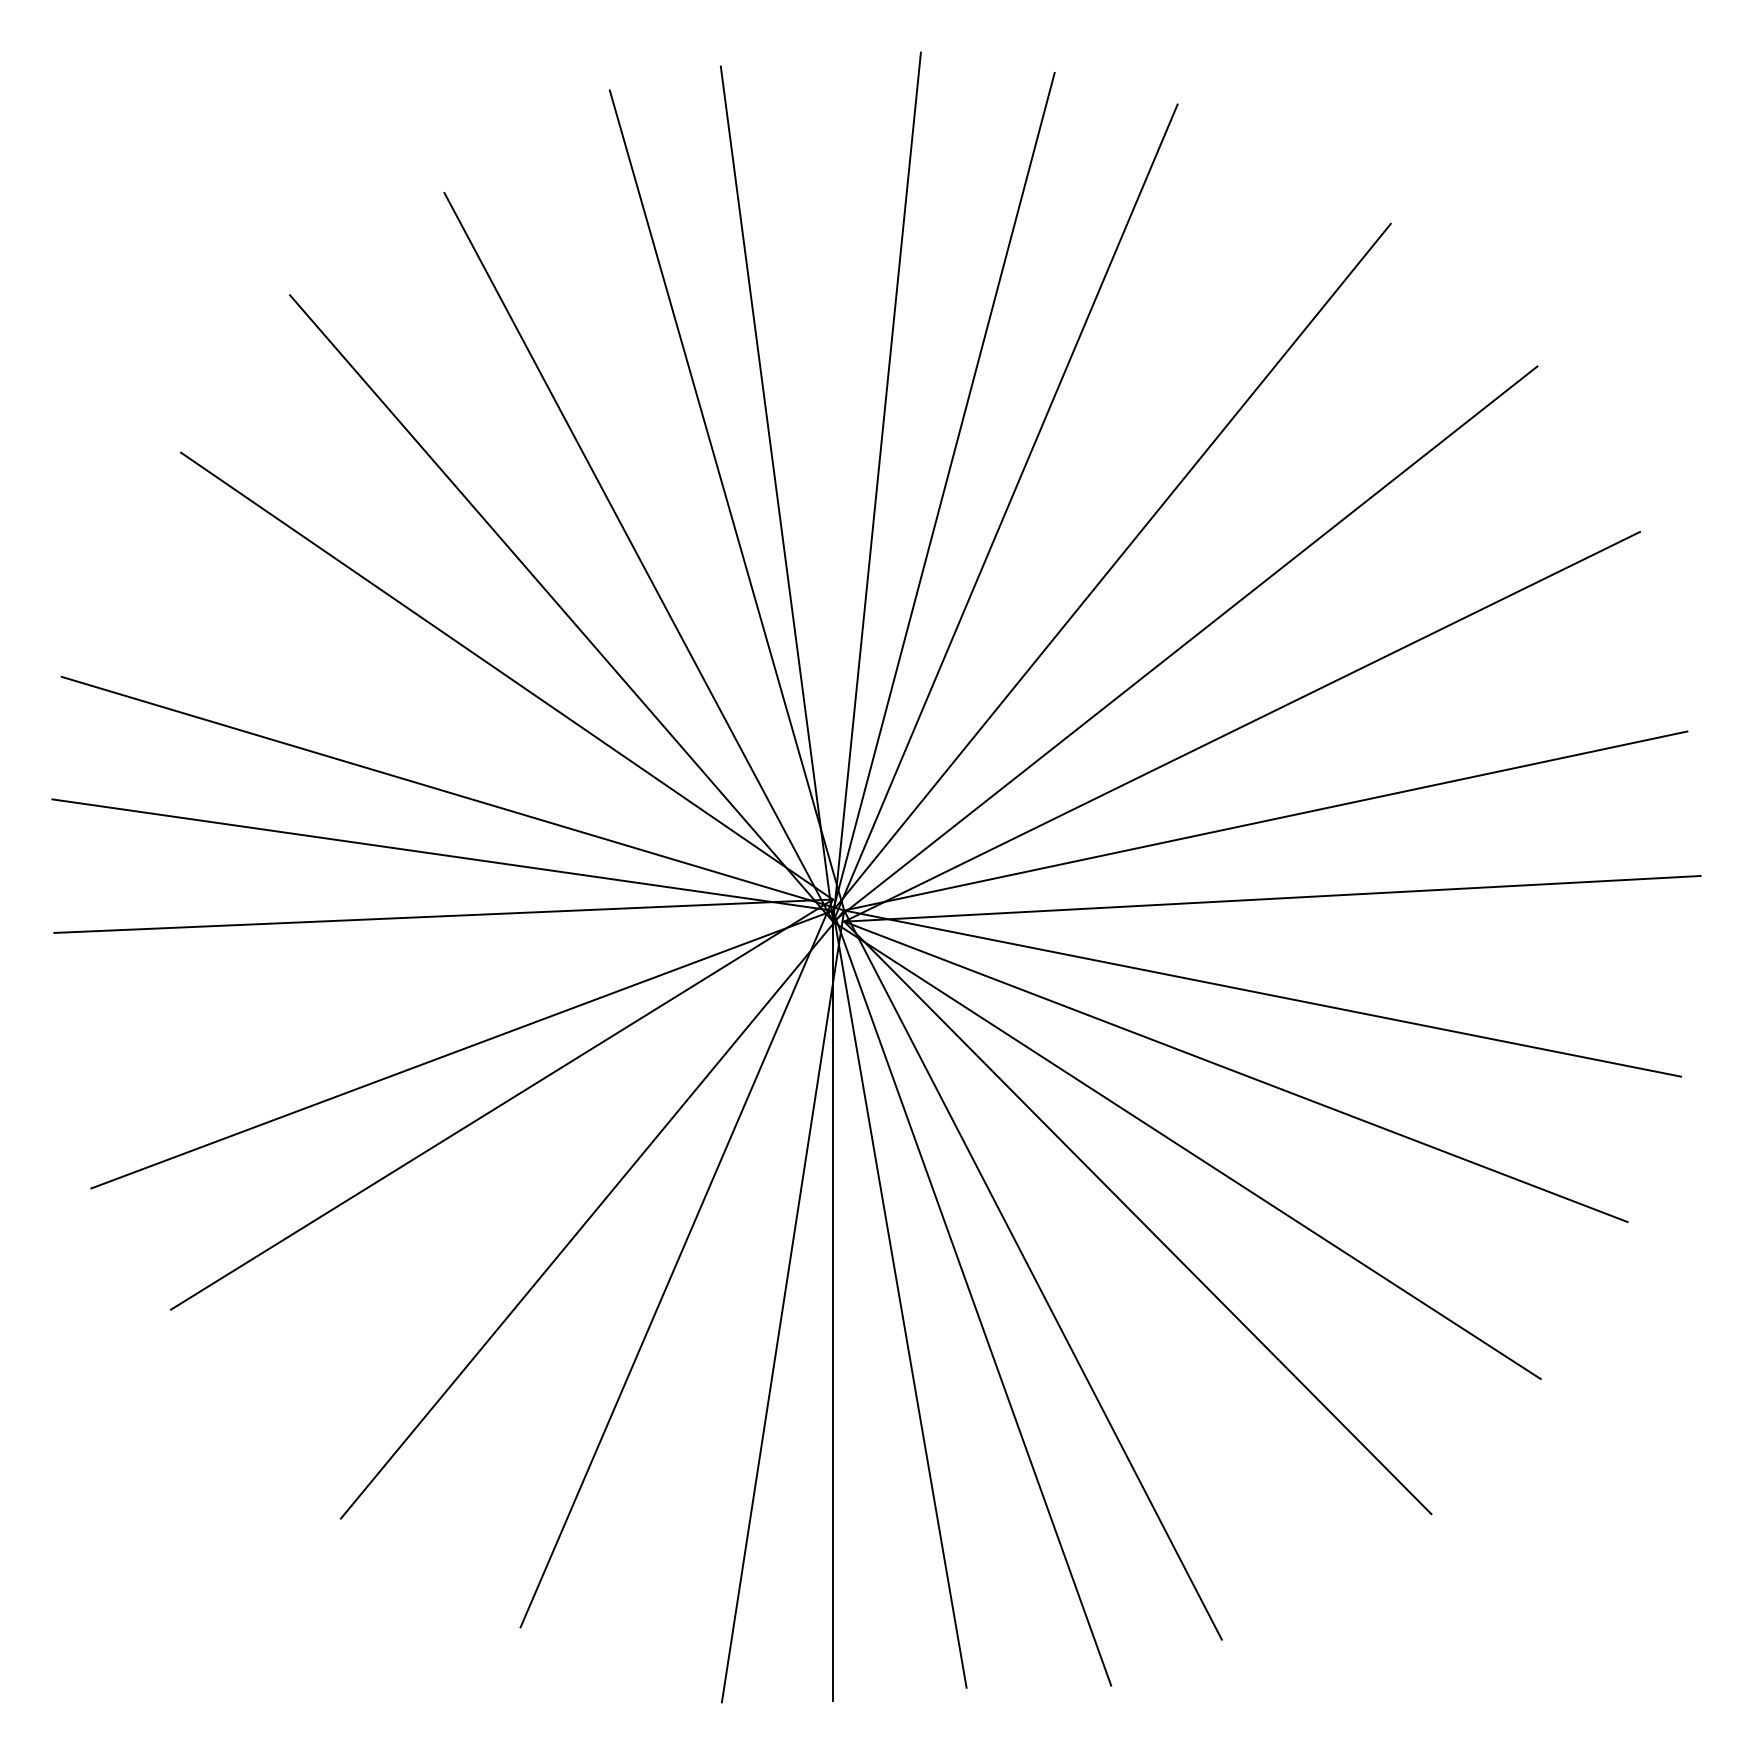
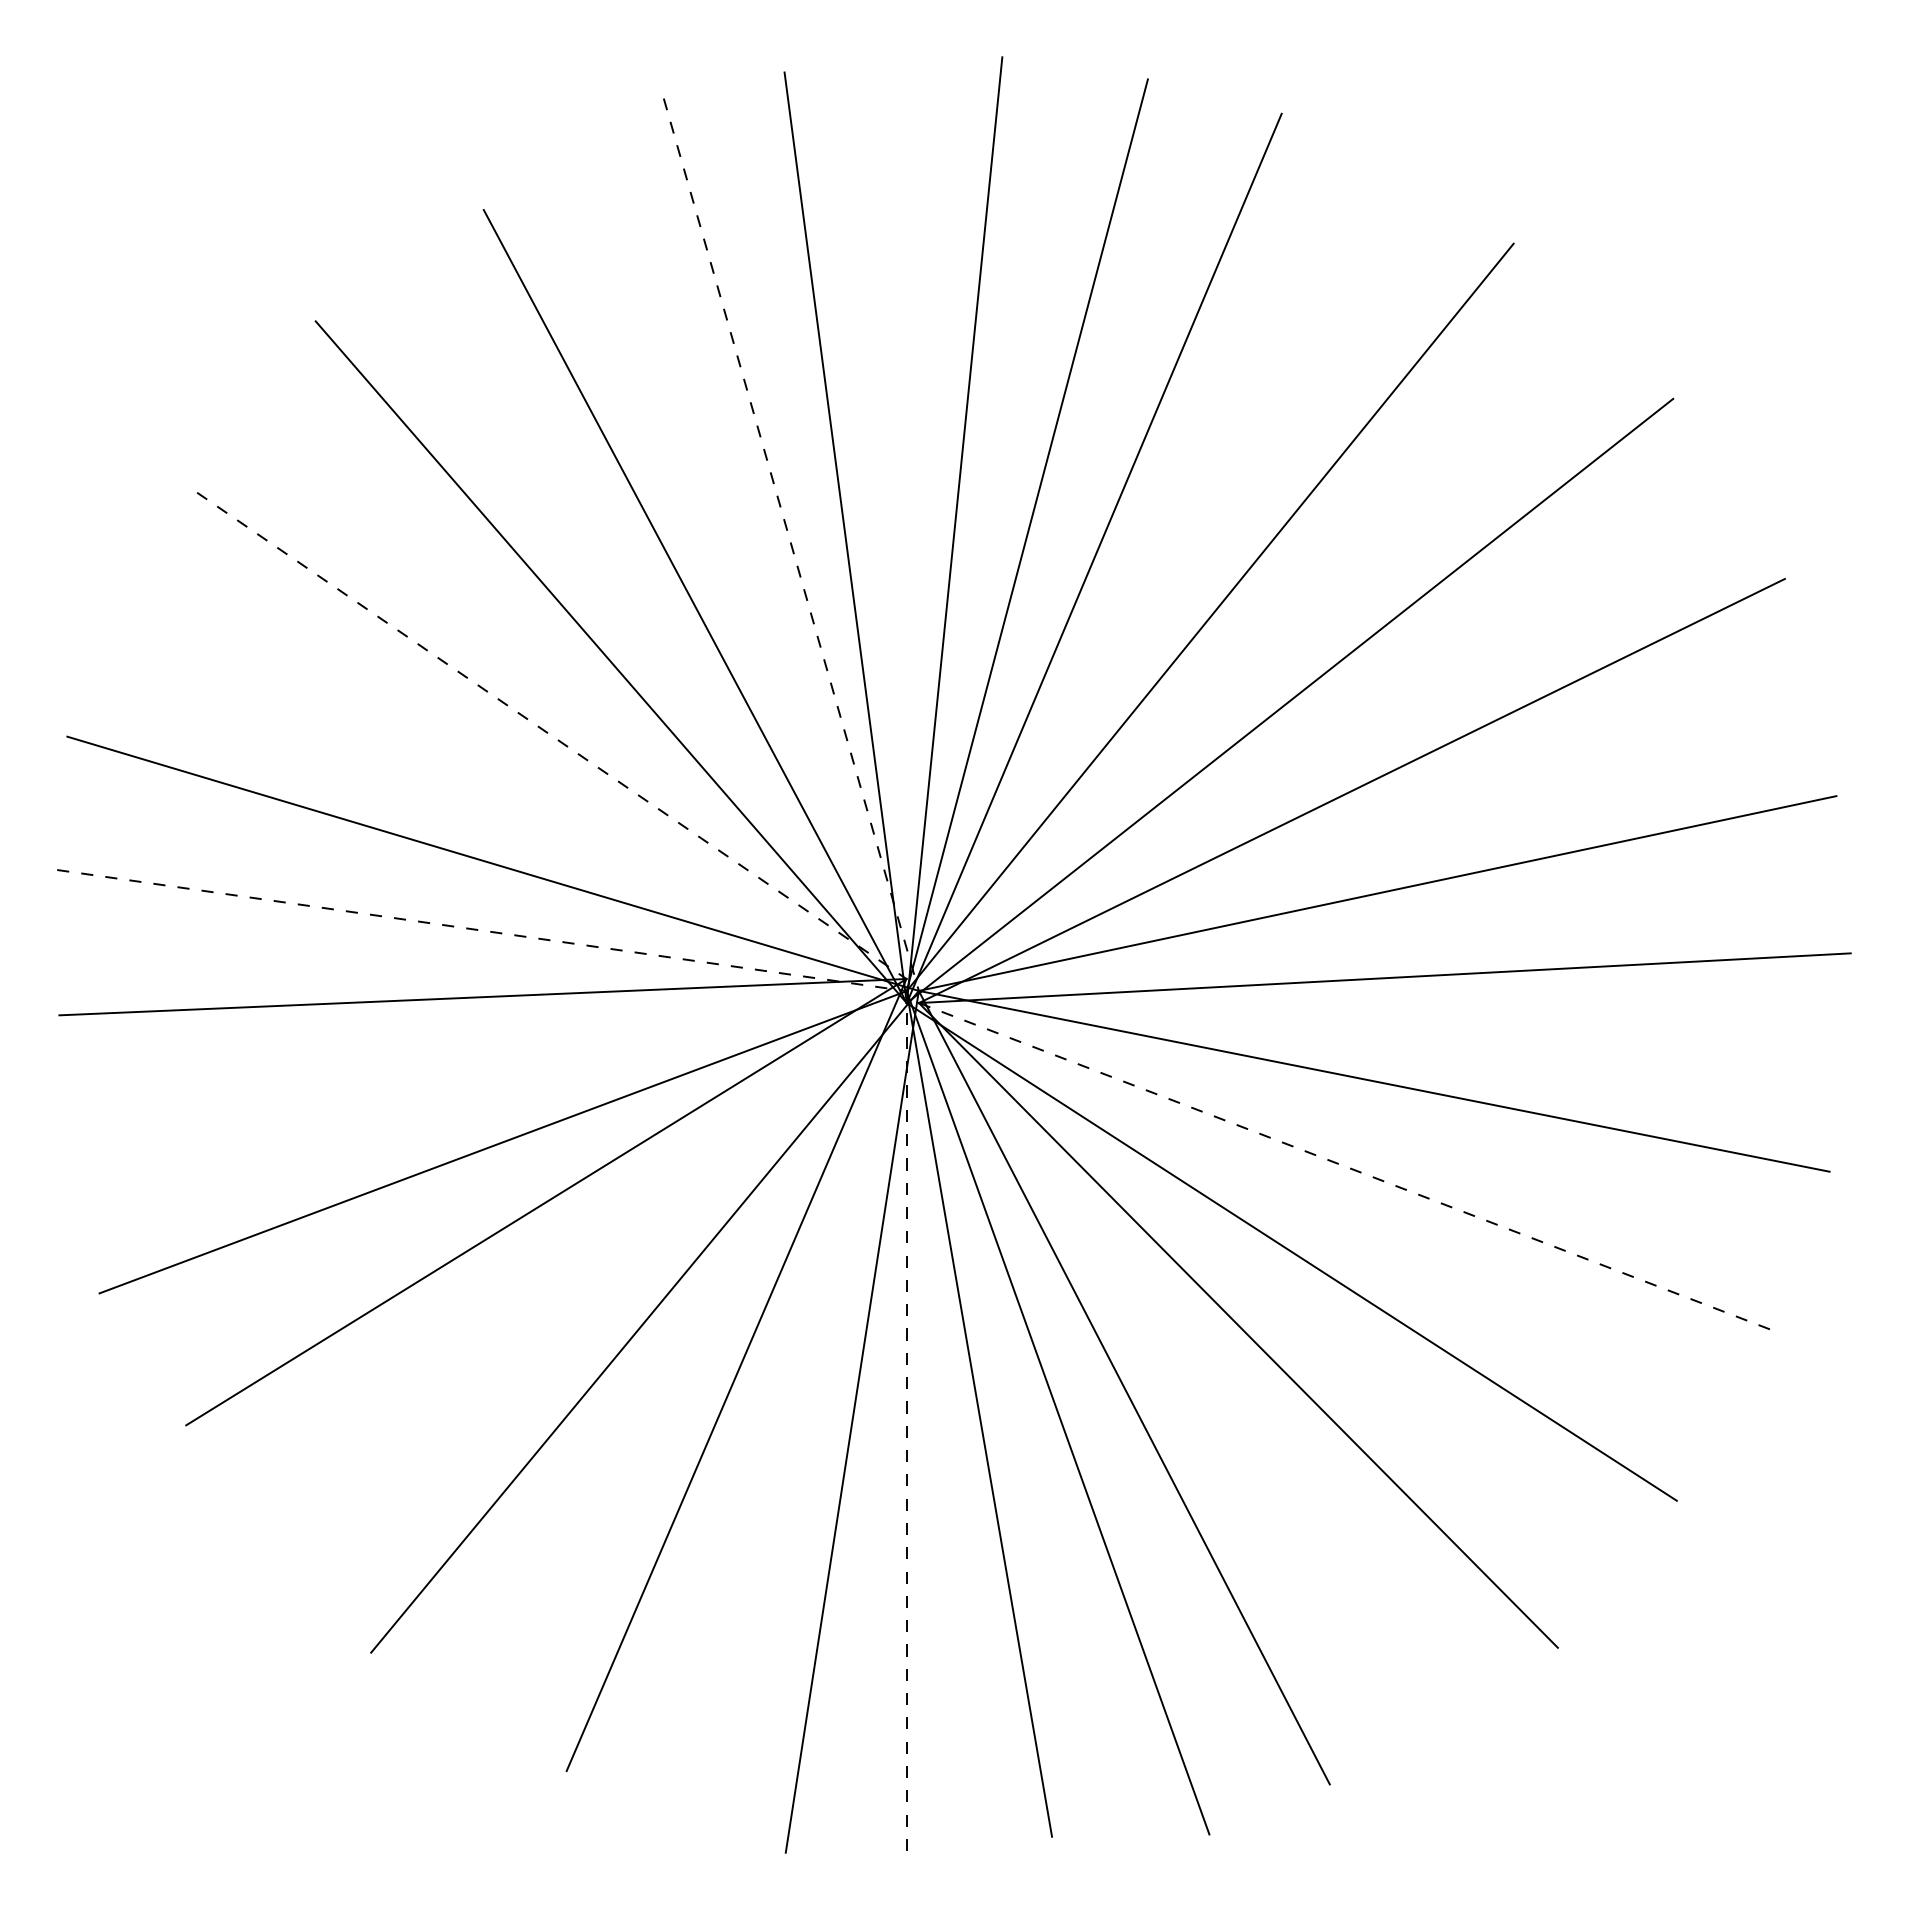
line: (727, 501) -> (791, 545), solid -> dashed
line: (507, 676) -> (552, 736), solid -> dashed
line: (443, 854) -> (482, 930), solid -> dashed
line: (1236, 1071) -> (1345, 1166), solid -> dashed
line: (832, 1311) -> (906, 1427), solid -> dashed

